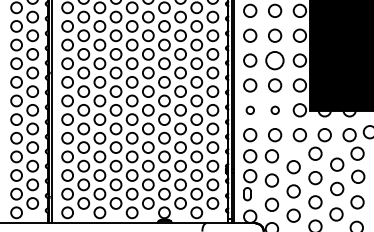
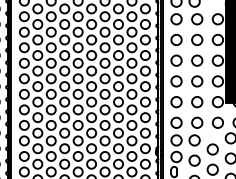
circle: (275, 60) -> (197, 60), size x0.71
circle: (250, 110) -> (176, 102), size x1.67
circle: (275, 110) -> (197, 102), size x1.67

